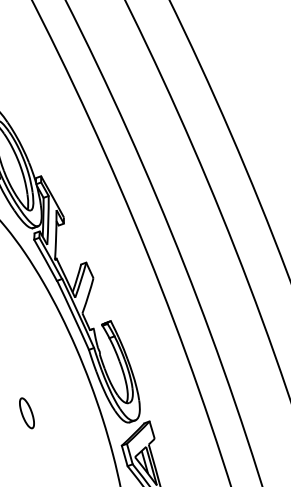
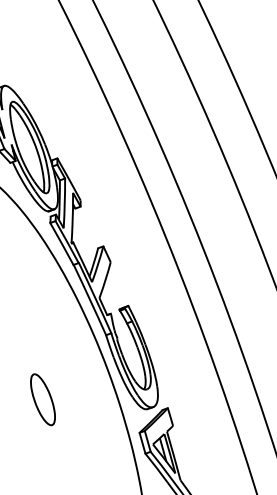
part: (26, 413) -> (42, 400), size x1.67

